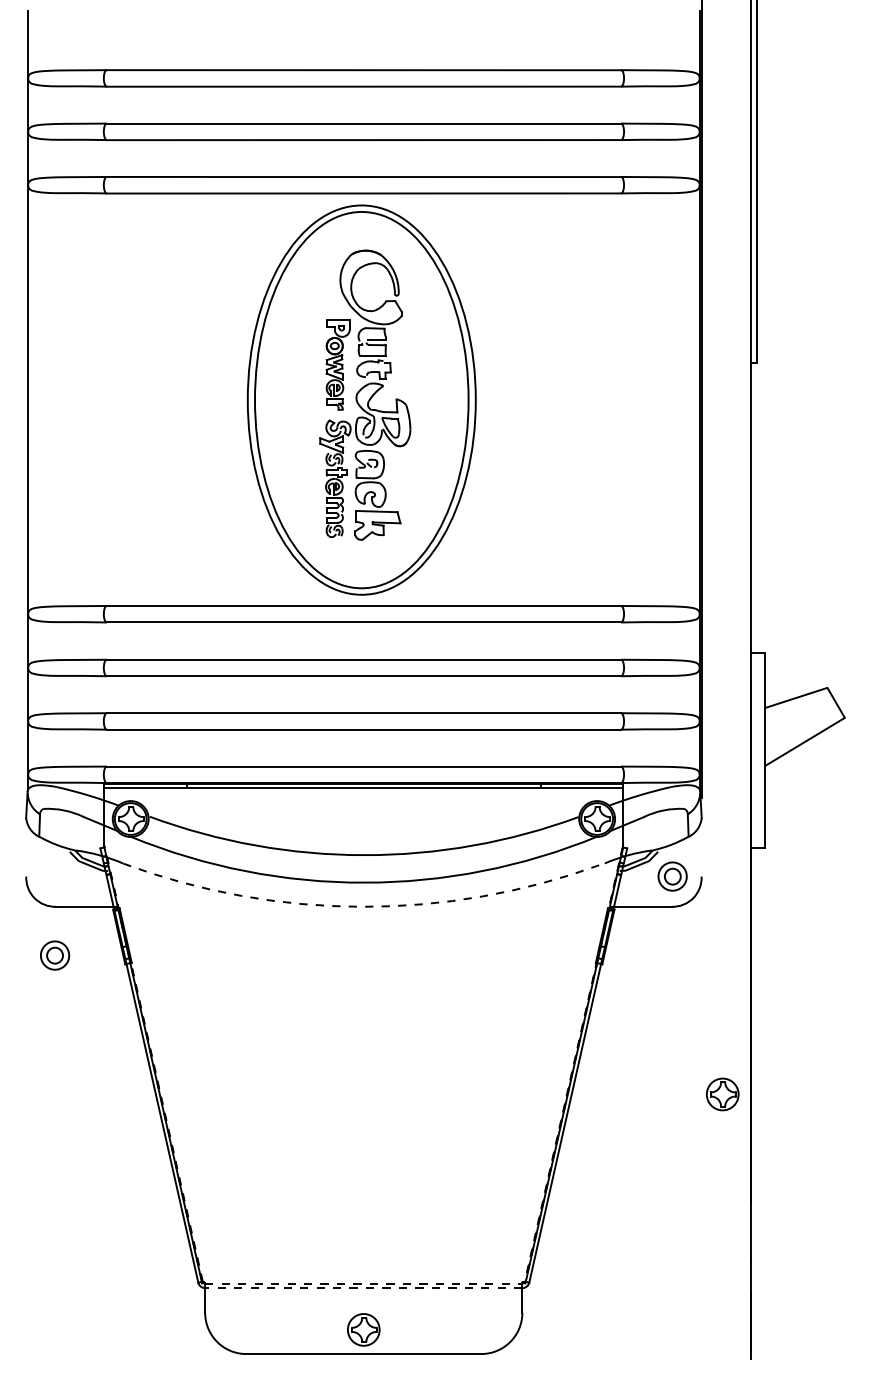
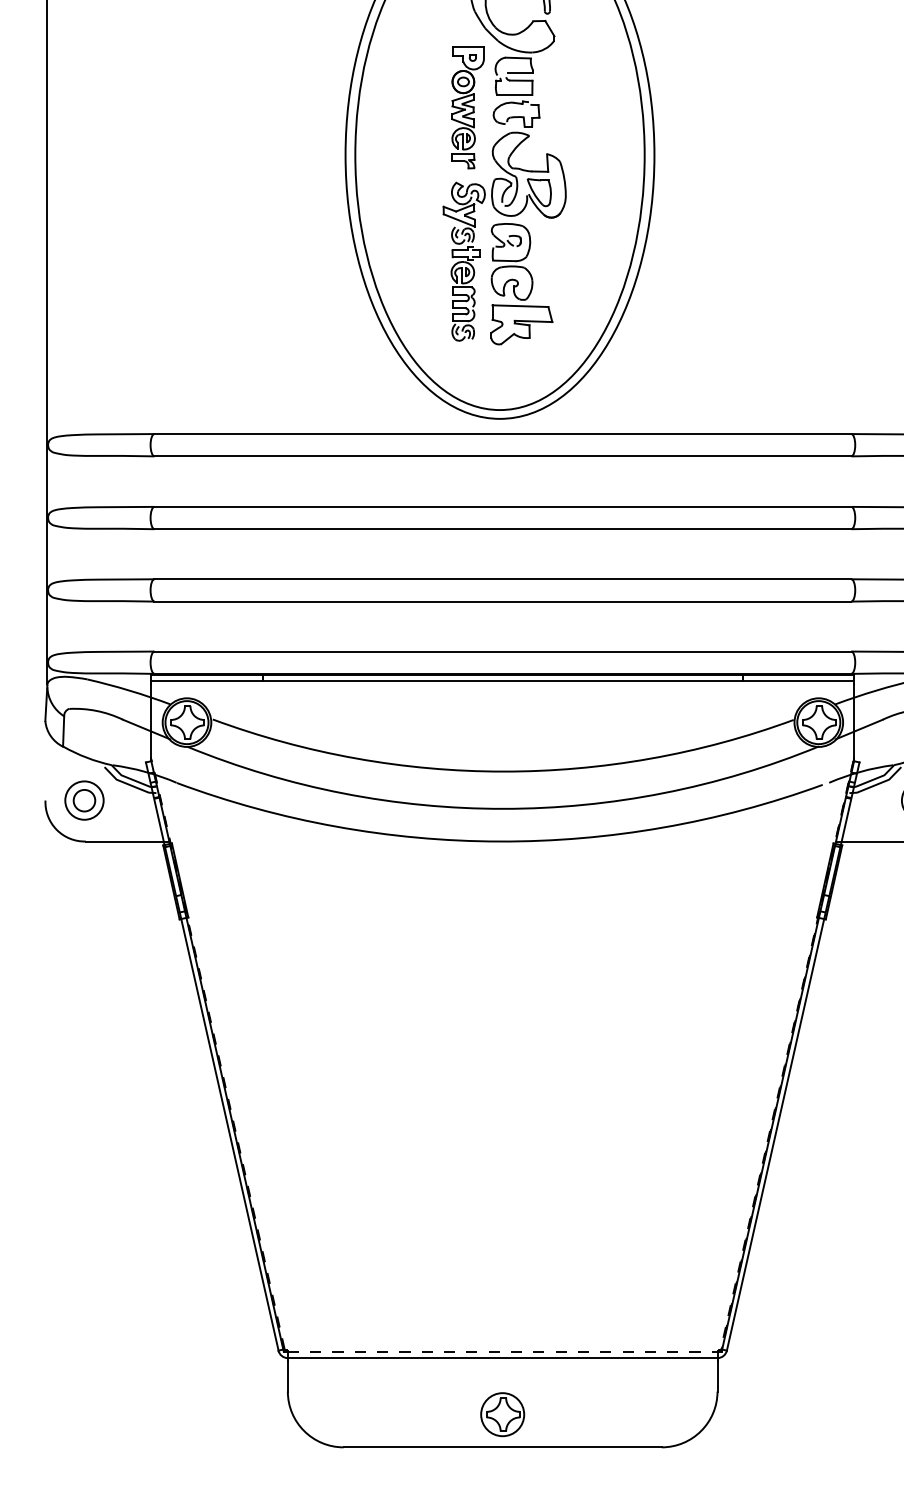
arc: (361, 906) -> (499, 841), dashed -> solid
part: (55, 955) -> (85, 800), moved
line: (363, 1288) -> (502, 1358), dashed -> solid

